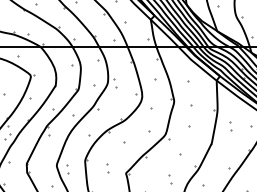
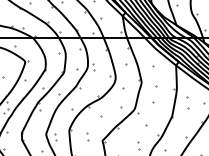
part: (230, 126) -> (187, 102), size x1.6

